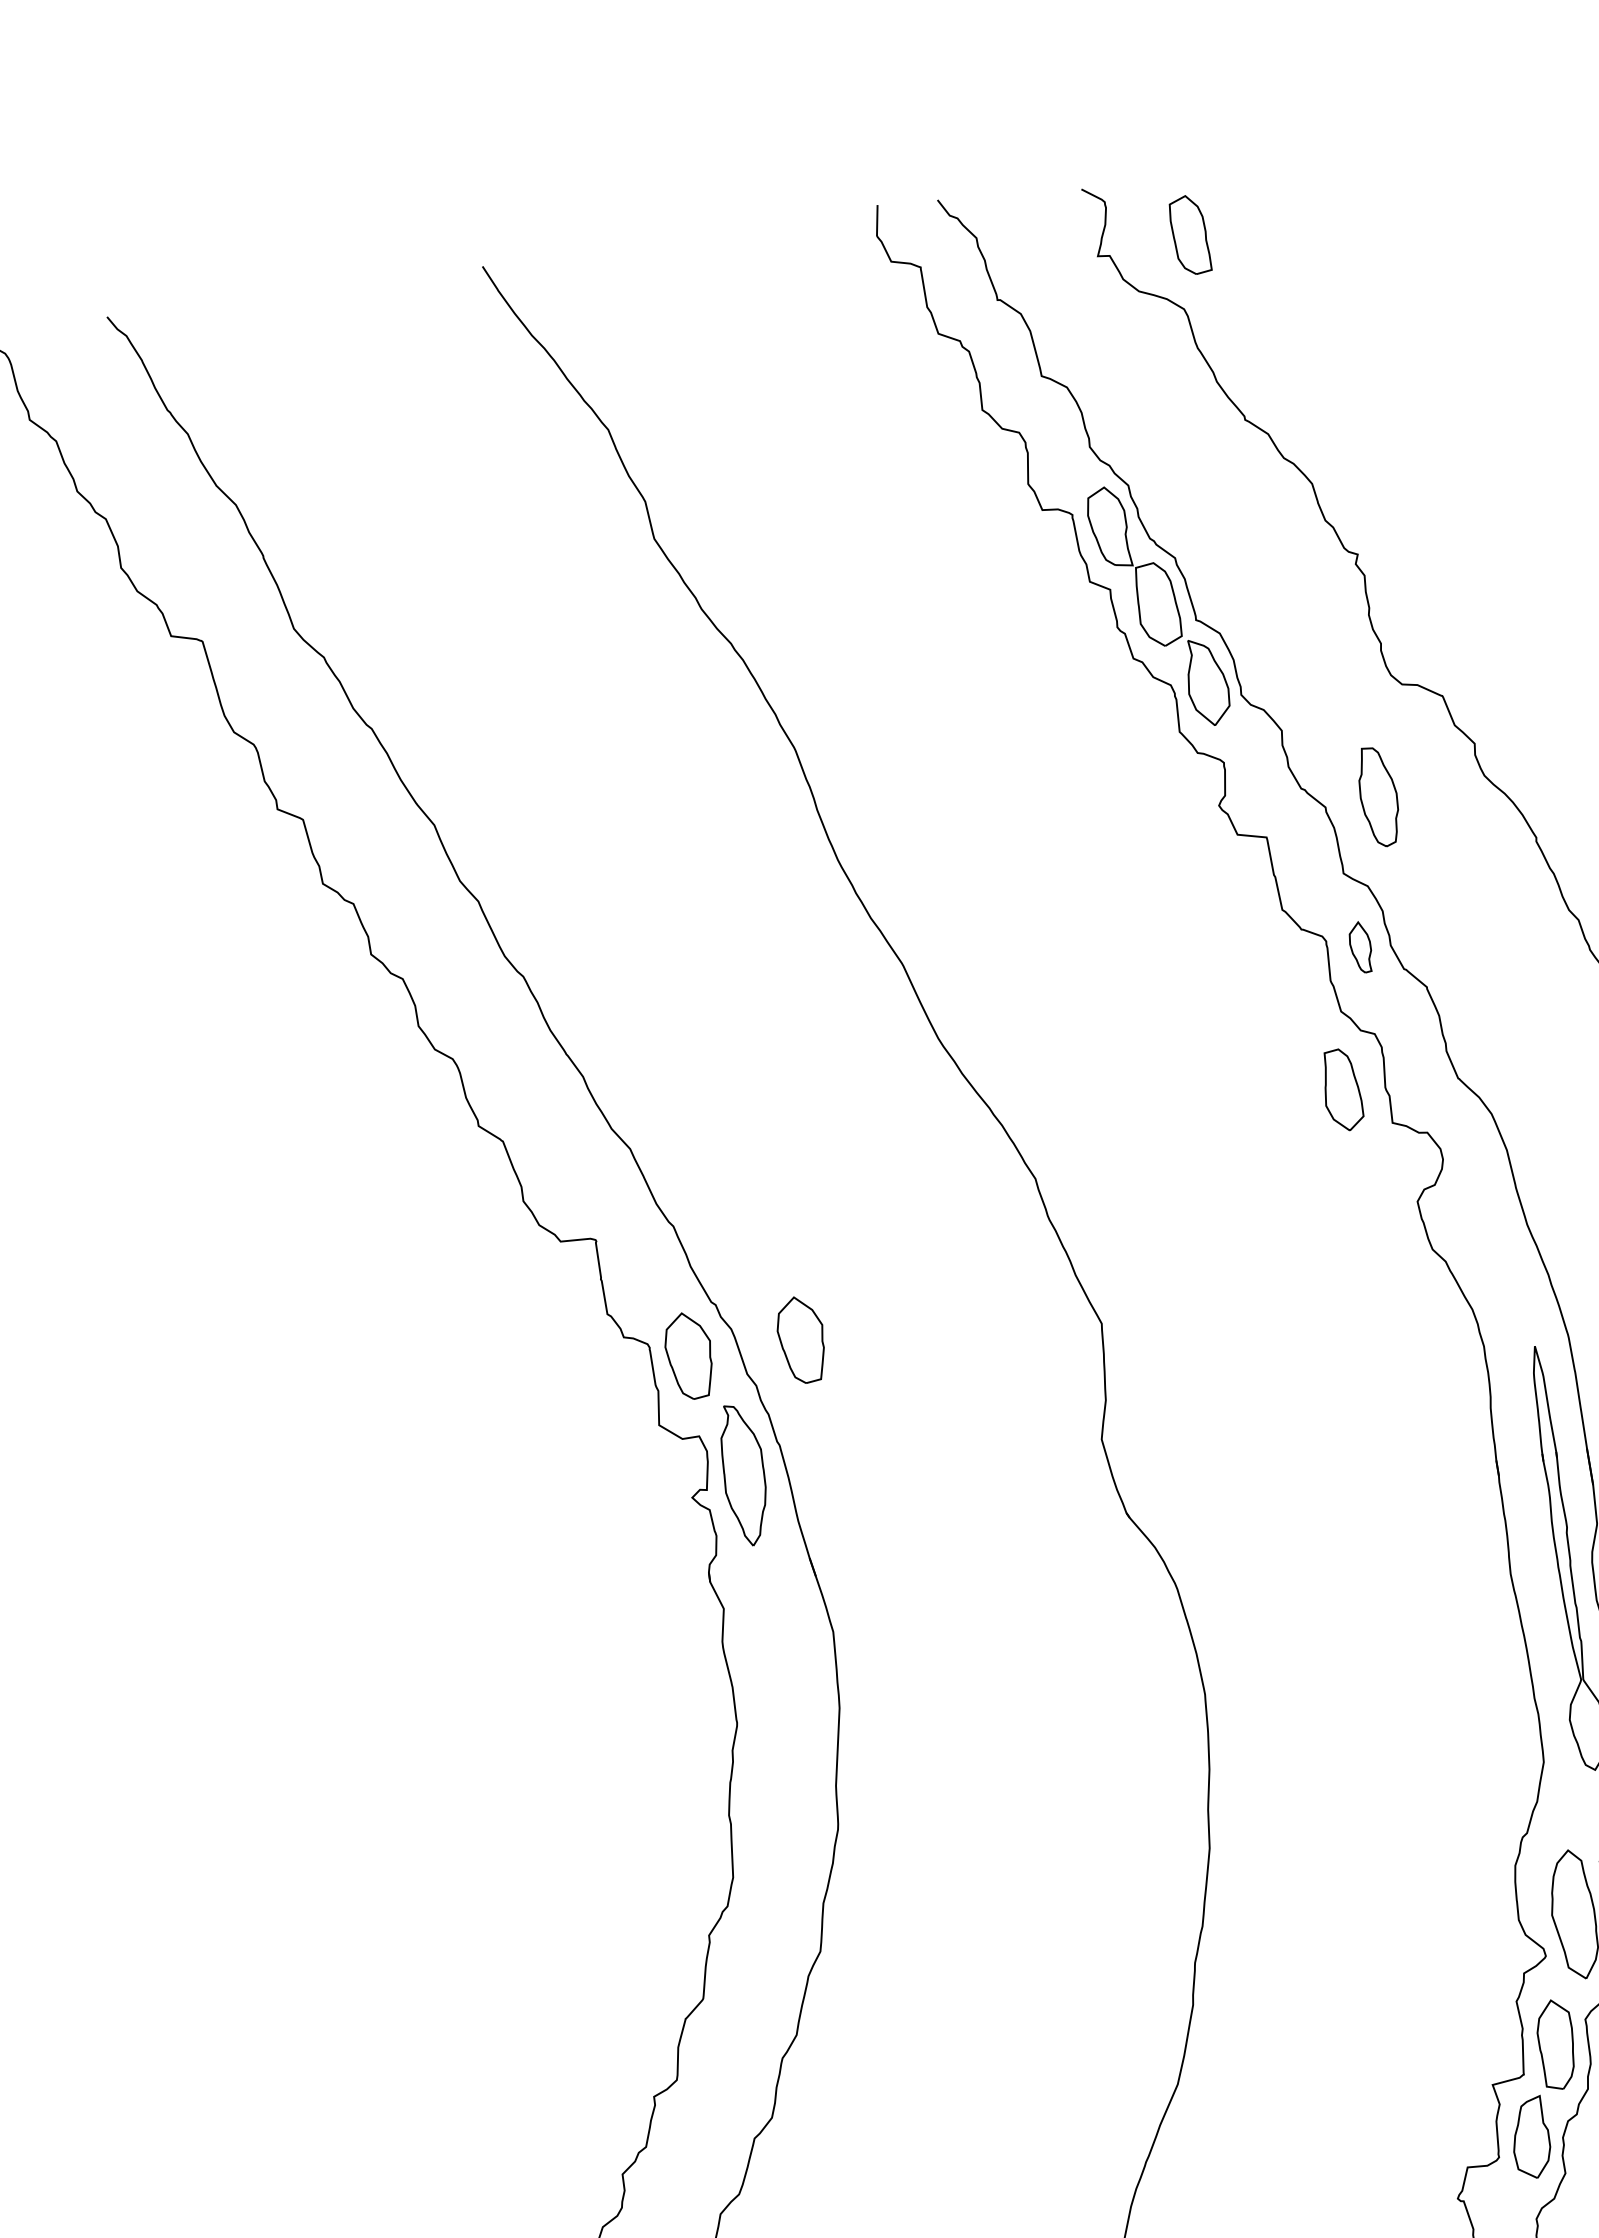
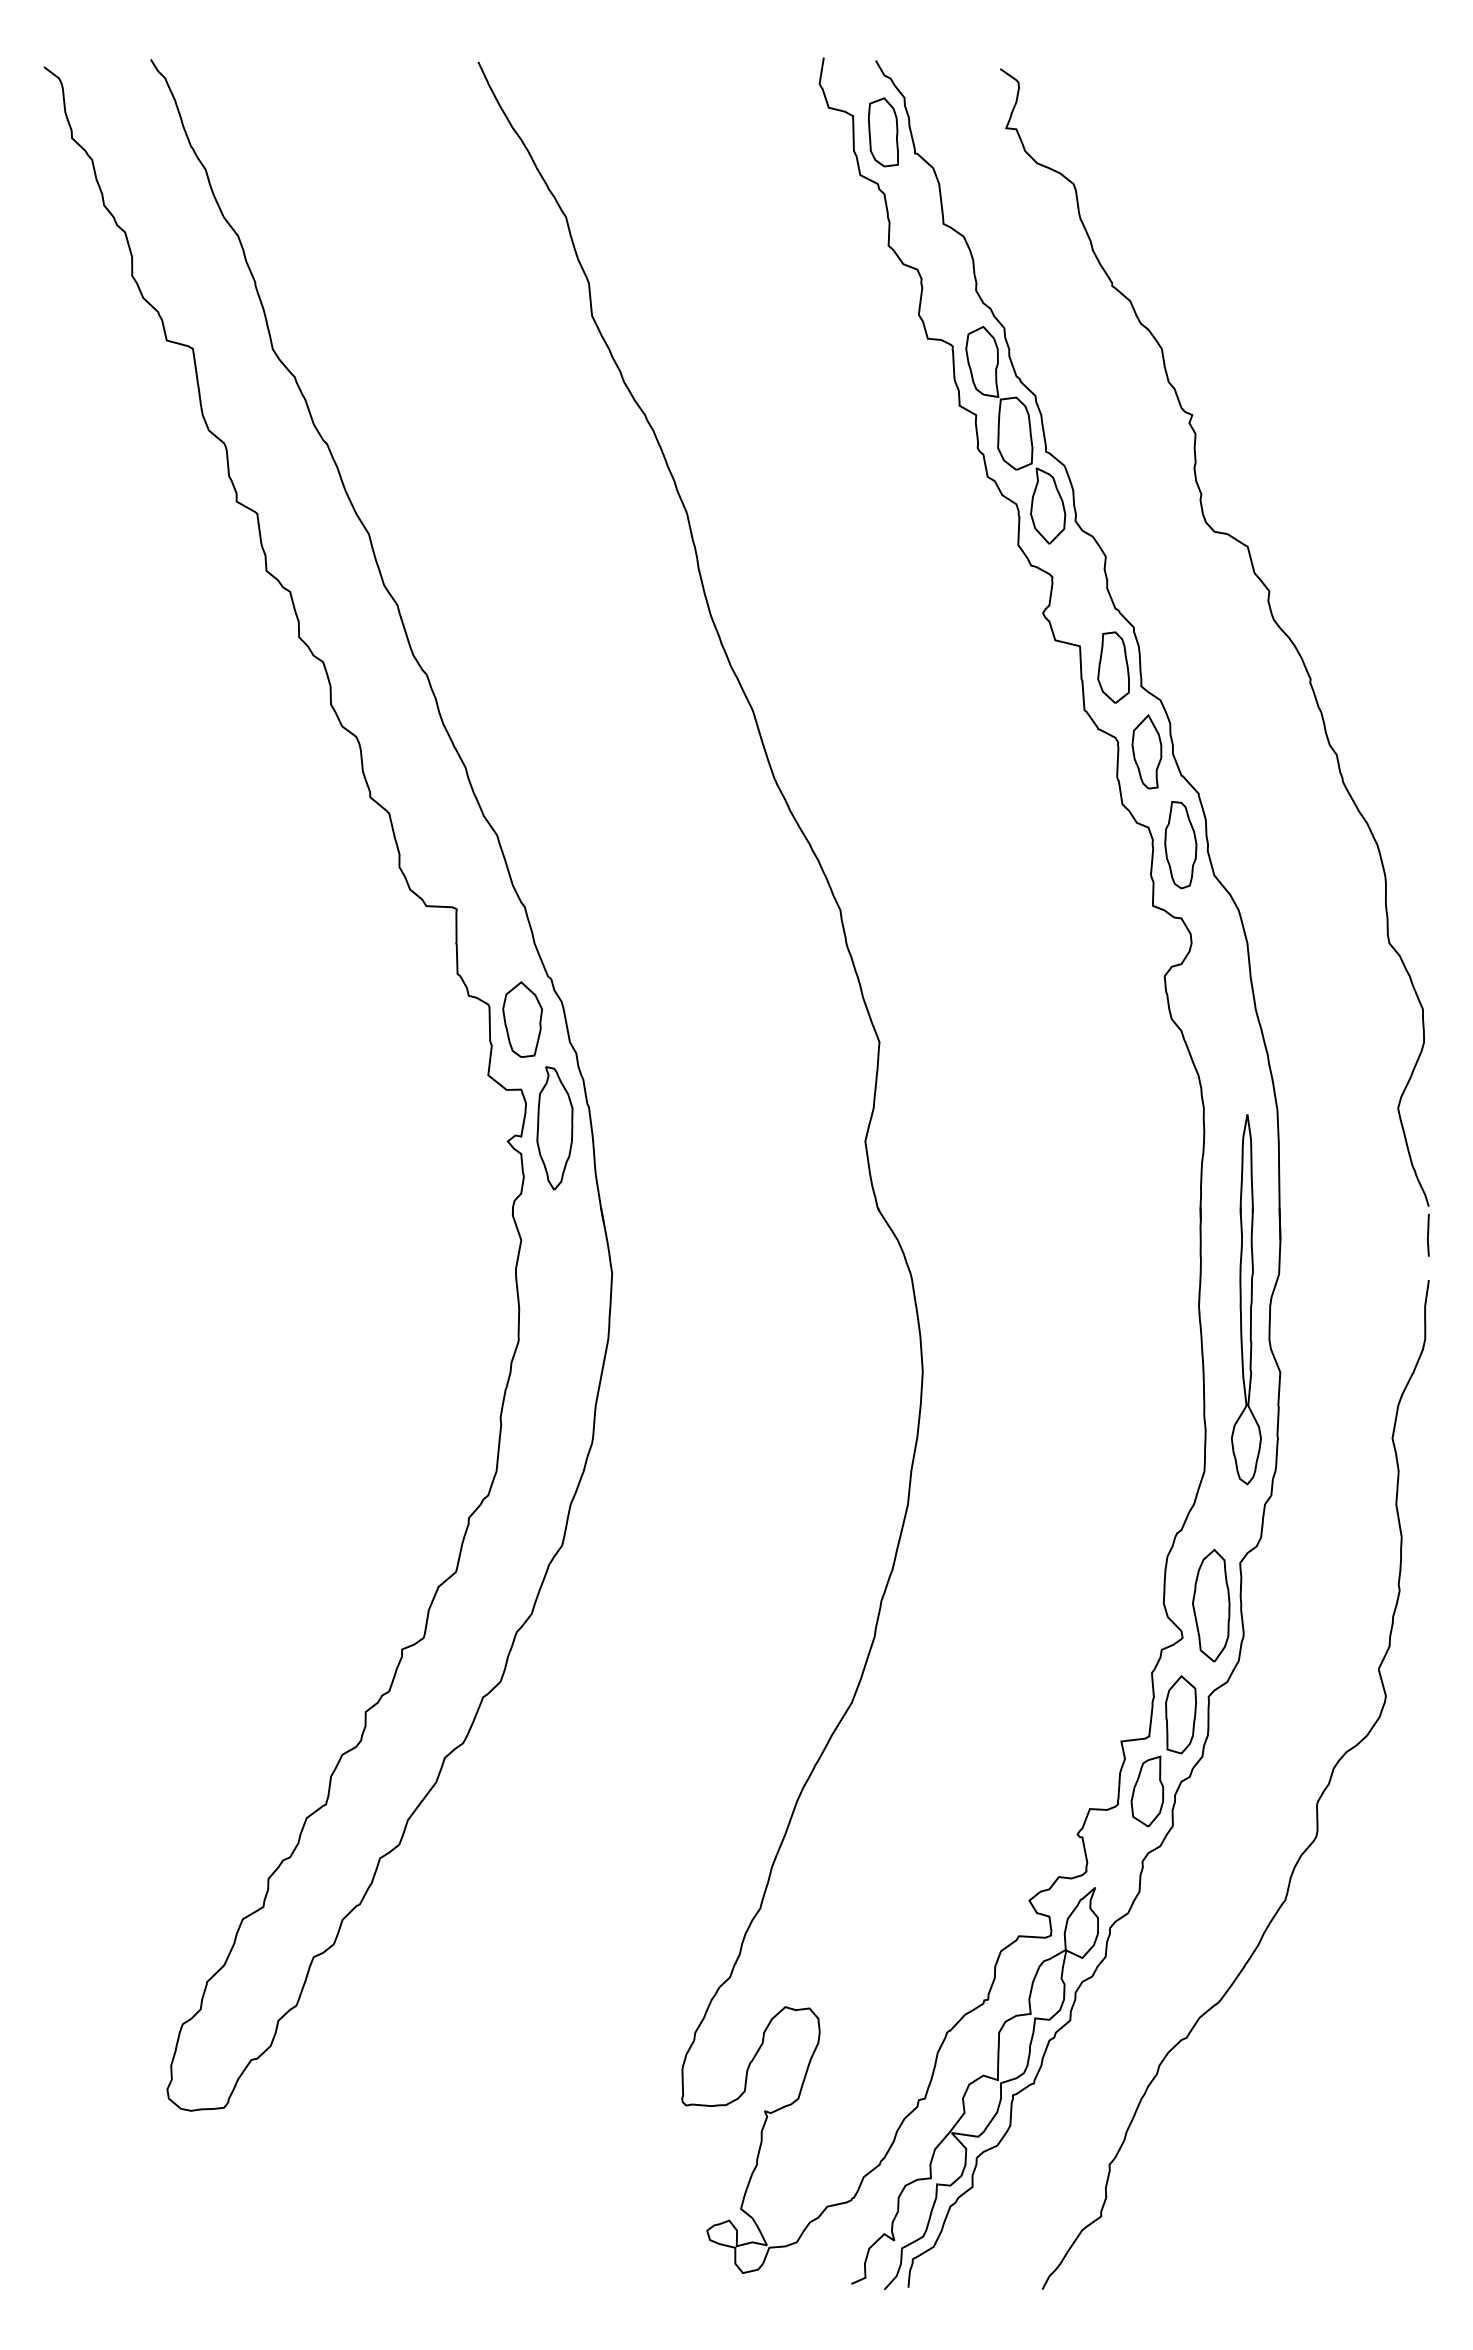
part: (1188, 235) -> (882, 132), moved
part: (1378, 797) -> (1180, 845), moved
part: (1360, 947) -> (1146, 751), size x1.67
part: (1341, 1089) -> (1113, 667), moved
part: (801, 1339) -> (620, 1019), removed

